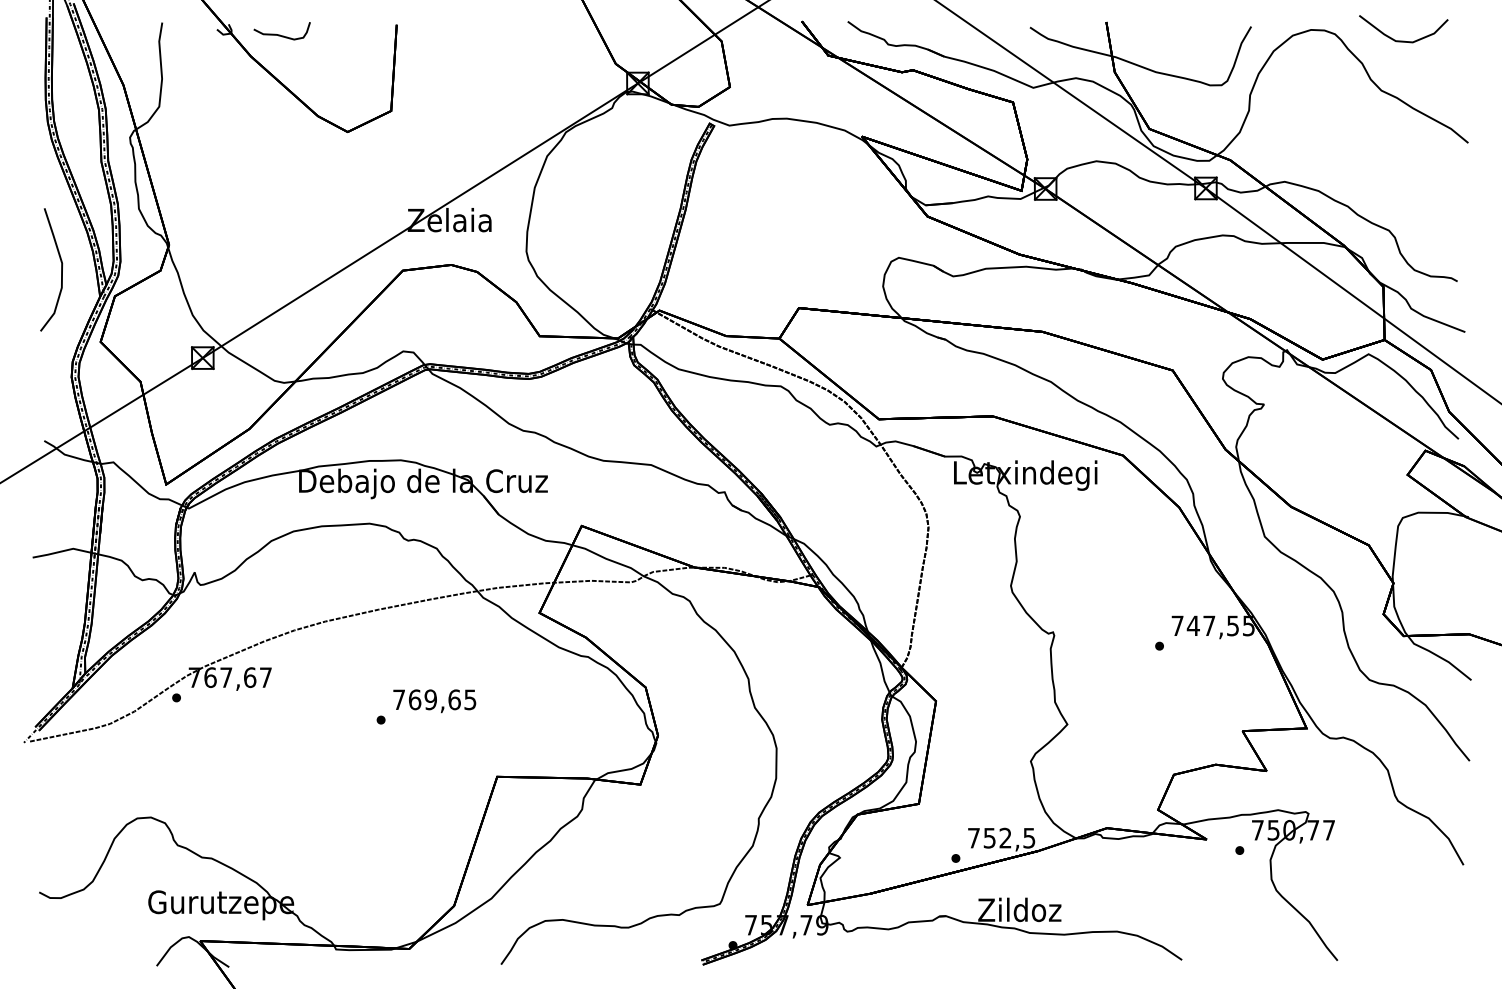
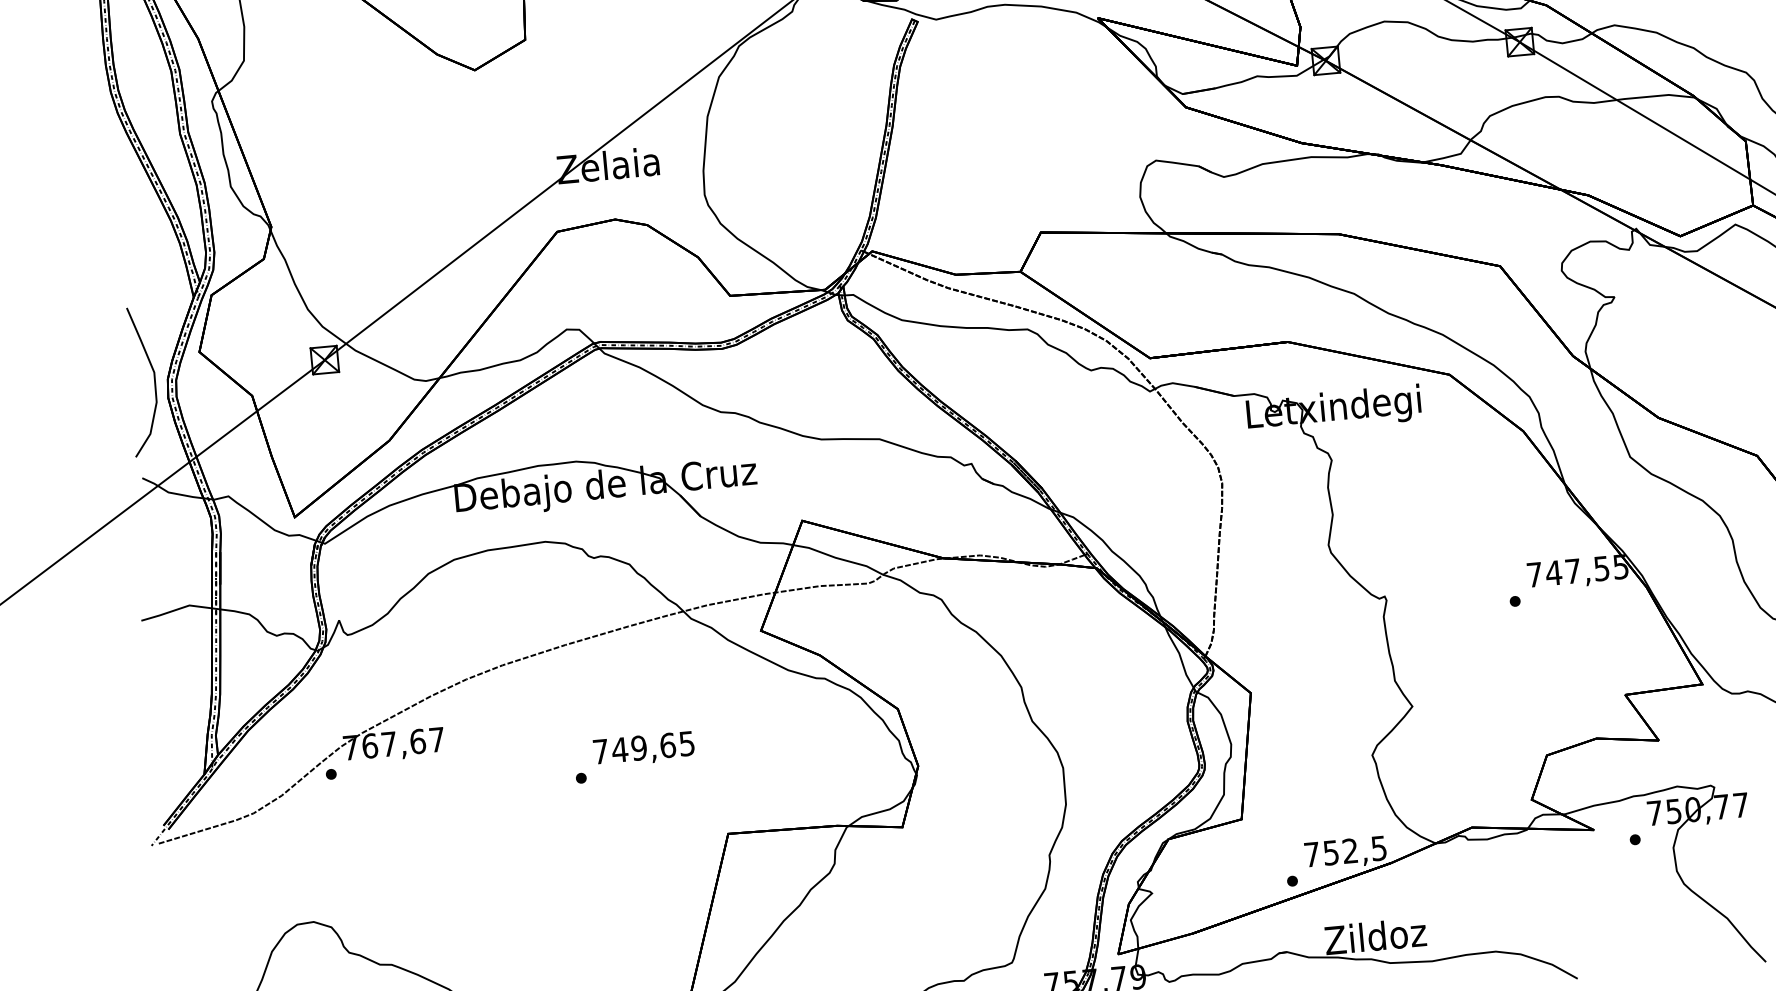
curve: (61, 269) -> (154, 380), moved
text: (414, 699) -> (619, 749), 769,65 -> 749,65

